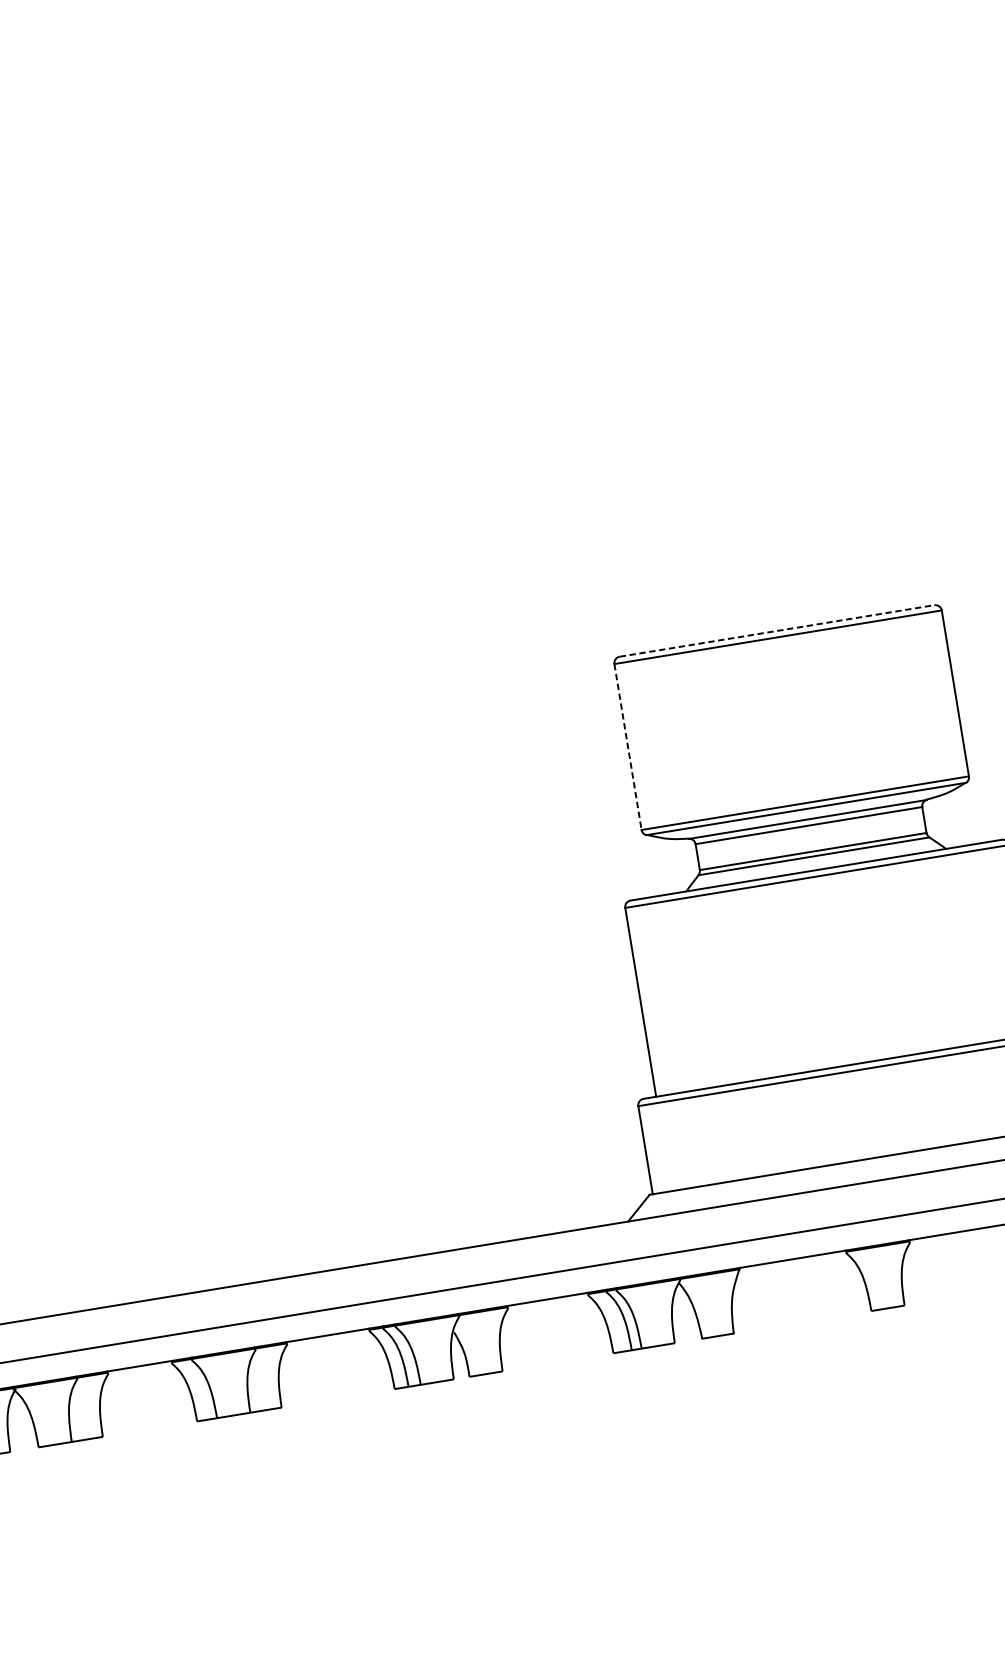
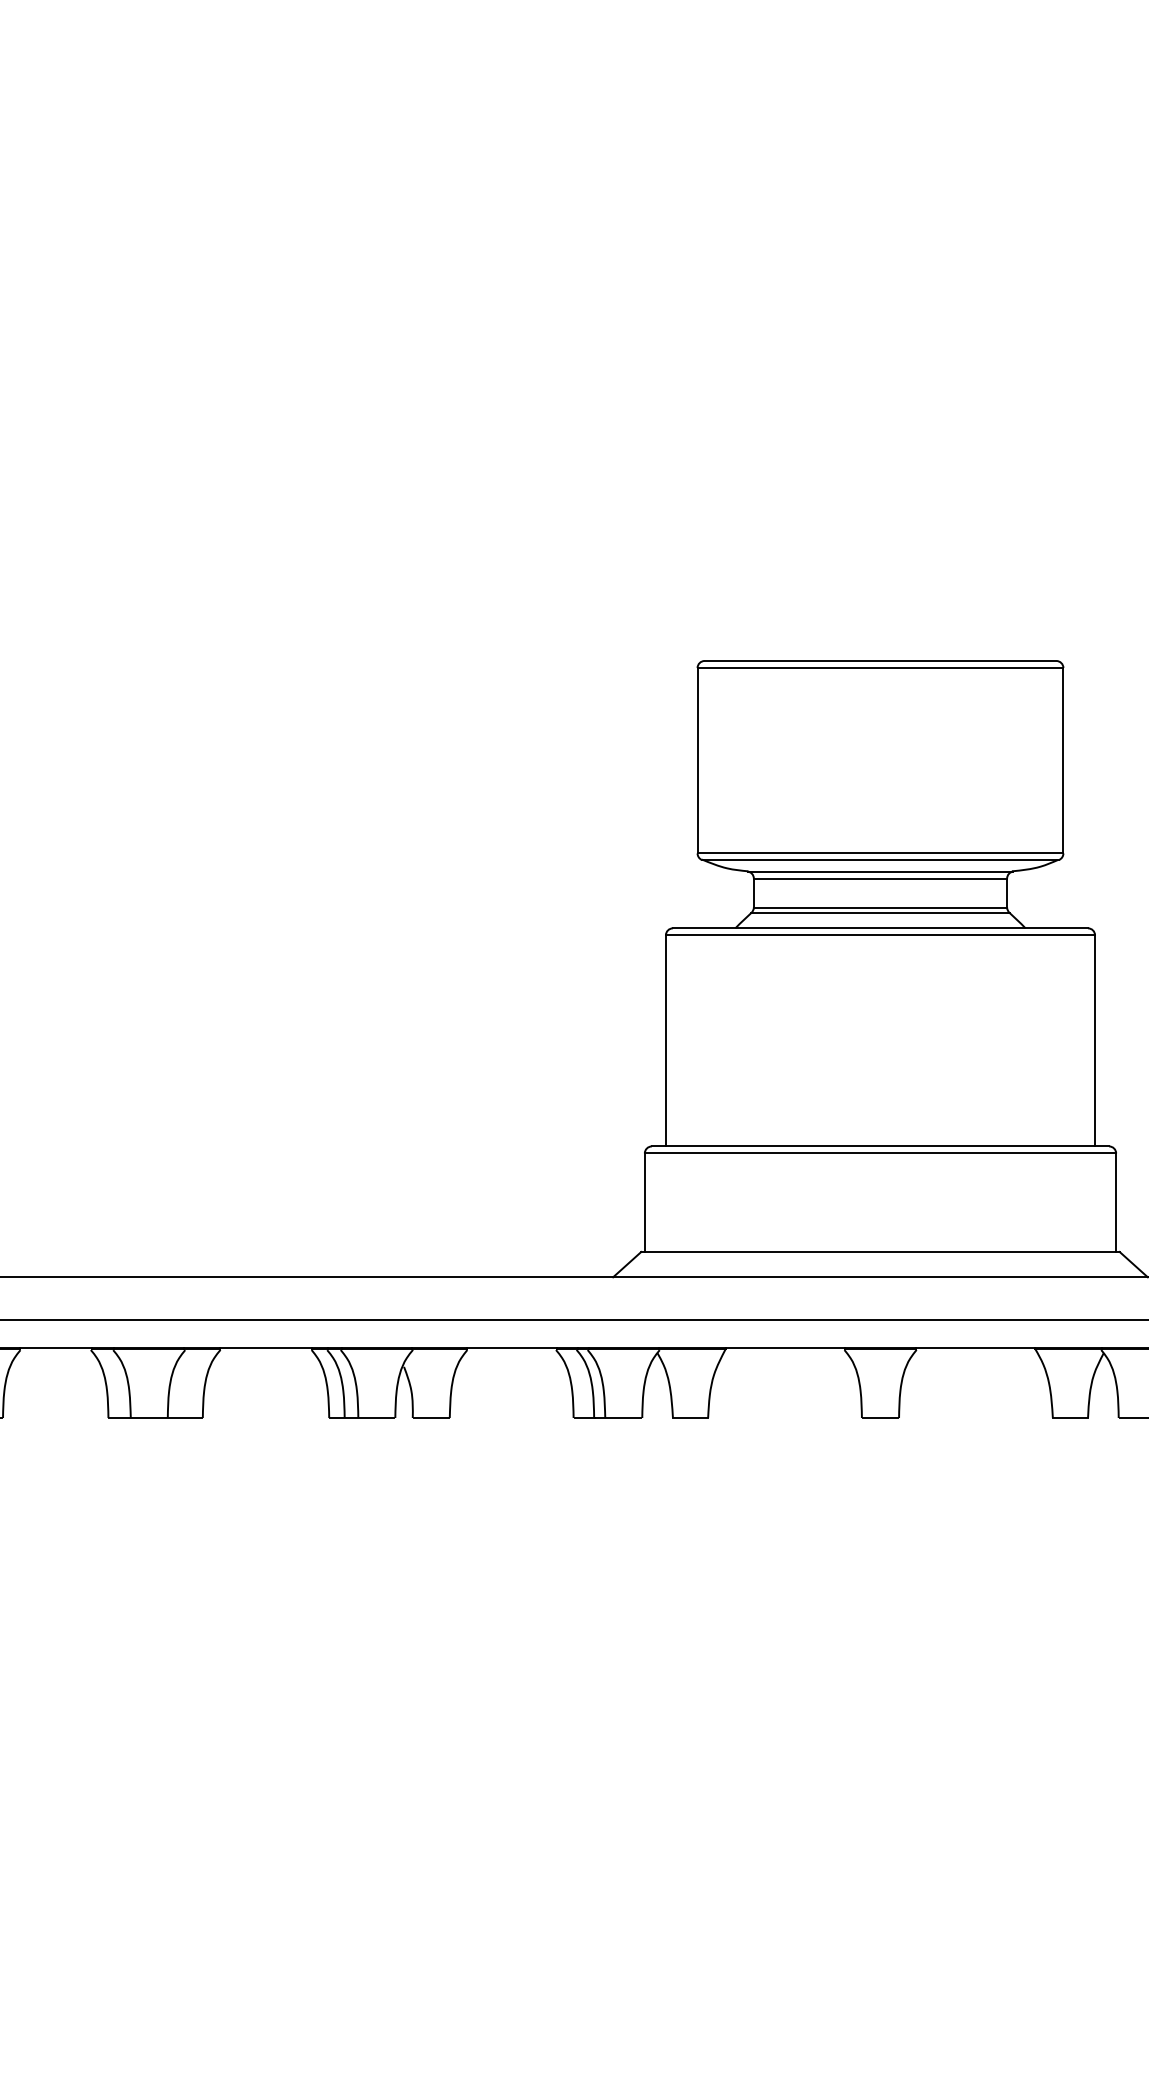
line: (777, 630) -> (880, 660), dashed -> solid
line: (627, 746) -> (697, 760), dashed -> solid

